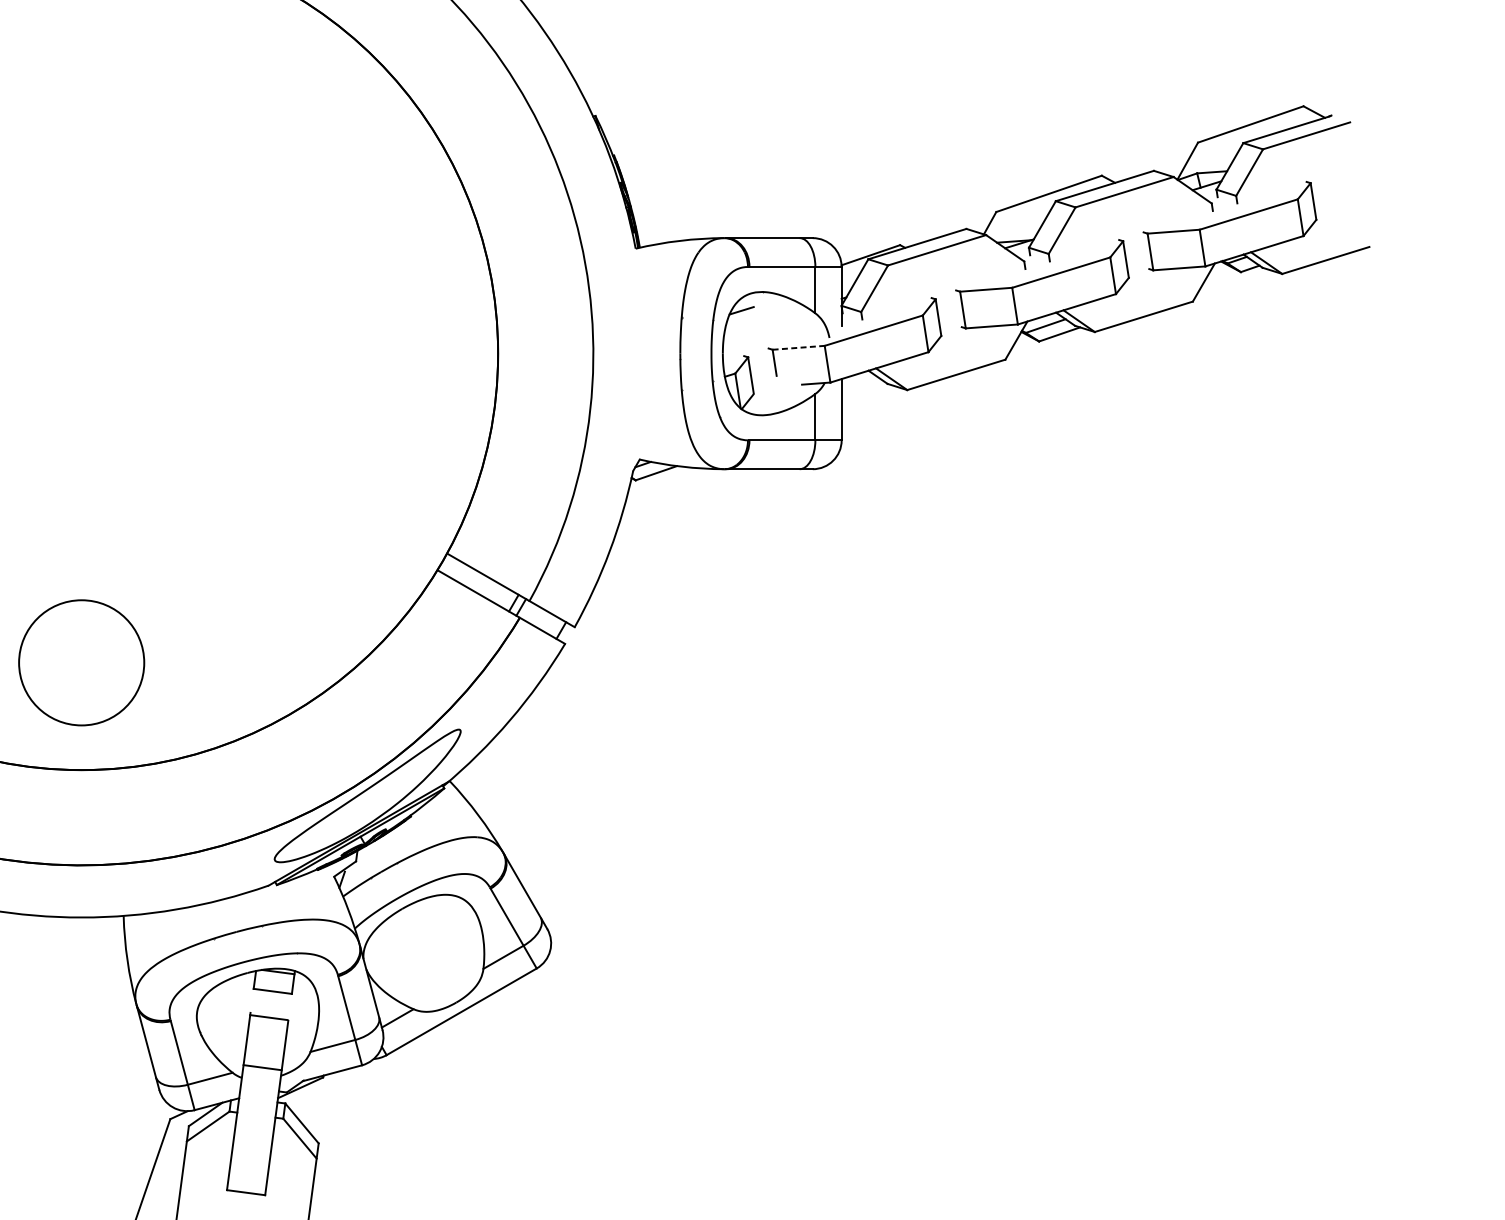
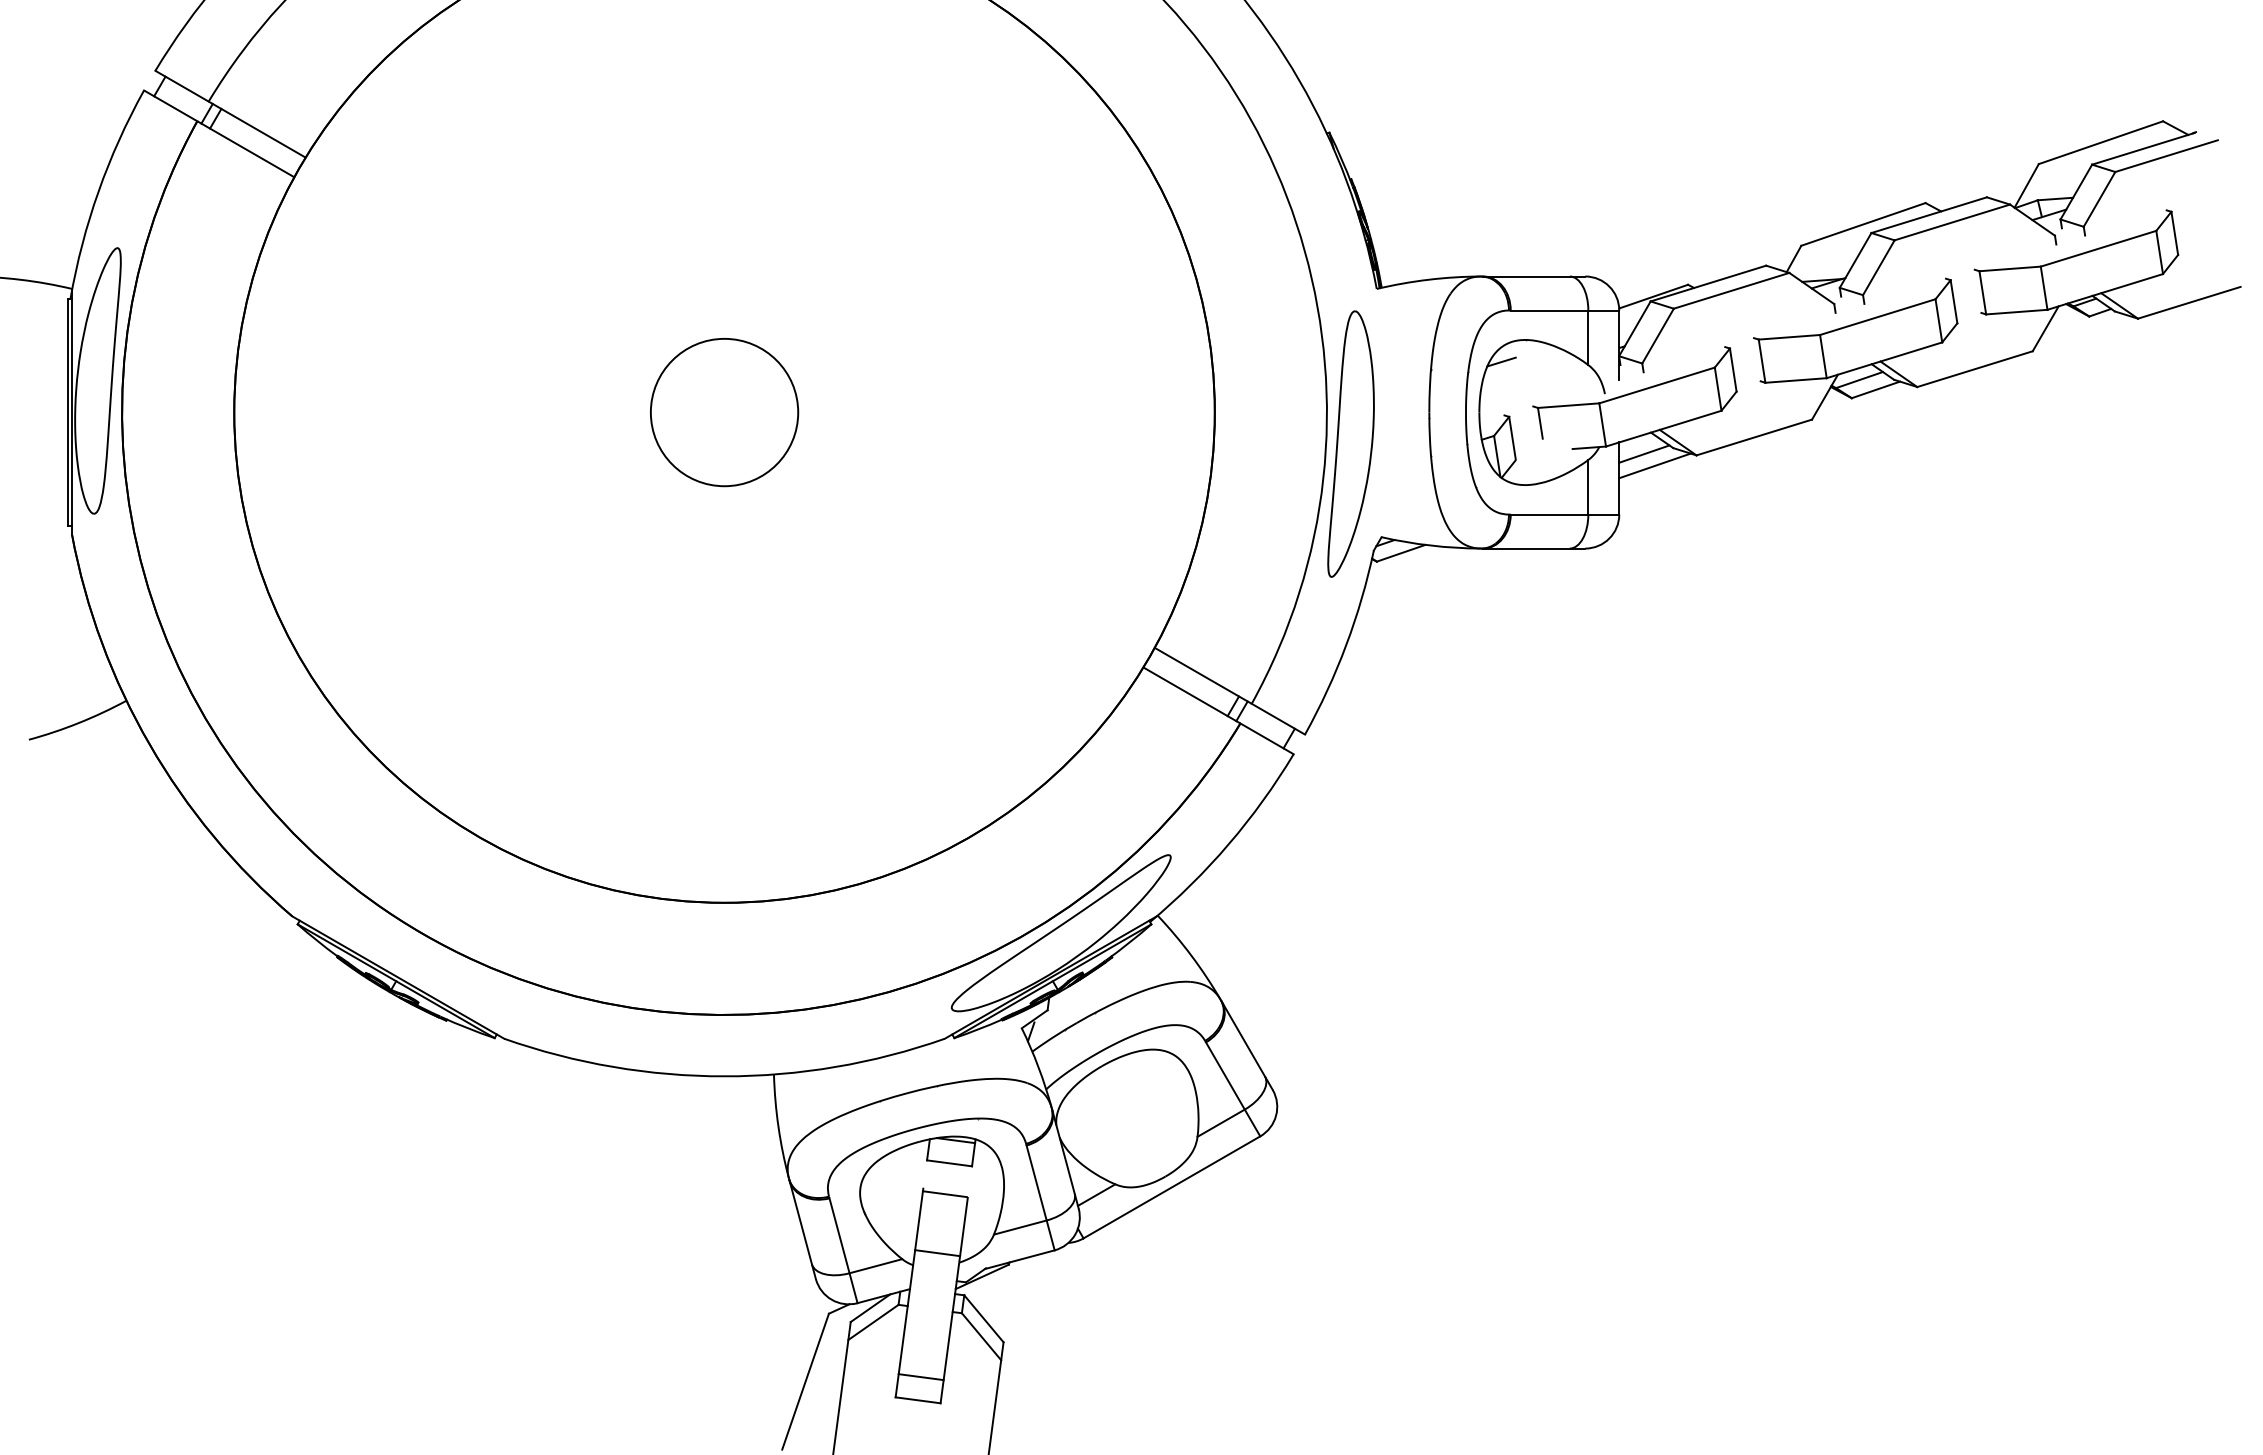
line: (798, 347) -> (1568, 405), dashed -> solid
part: (613, 379) -> (1350, 443), added
line: (863, 388) -> (1644, 453), added
line: (871, 398) -> (1654, 465), added
circle: (81, 662) -> (724, 412), moved
line: (248, 1173) -> (920, 1377), added

